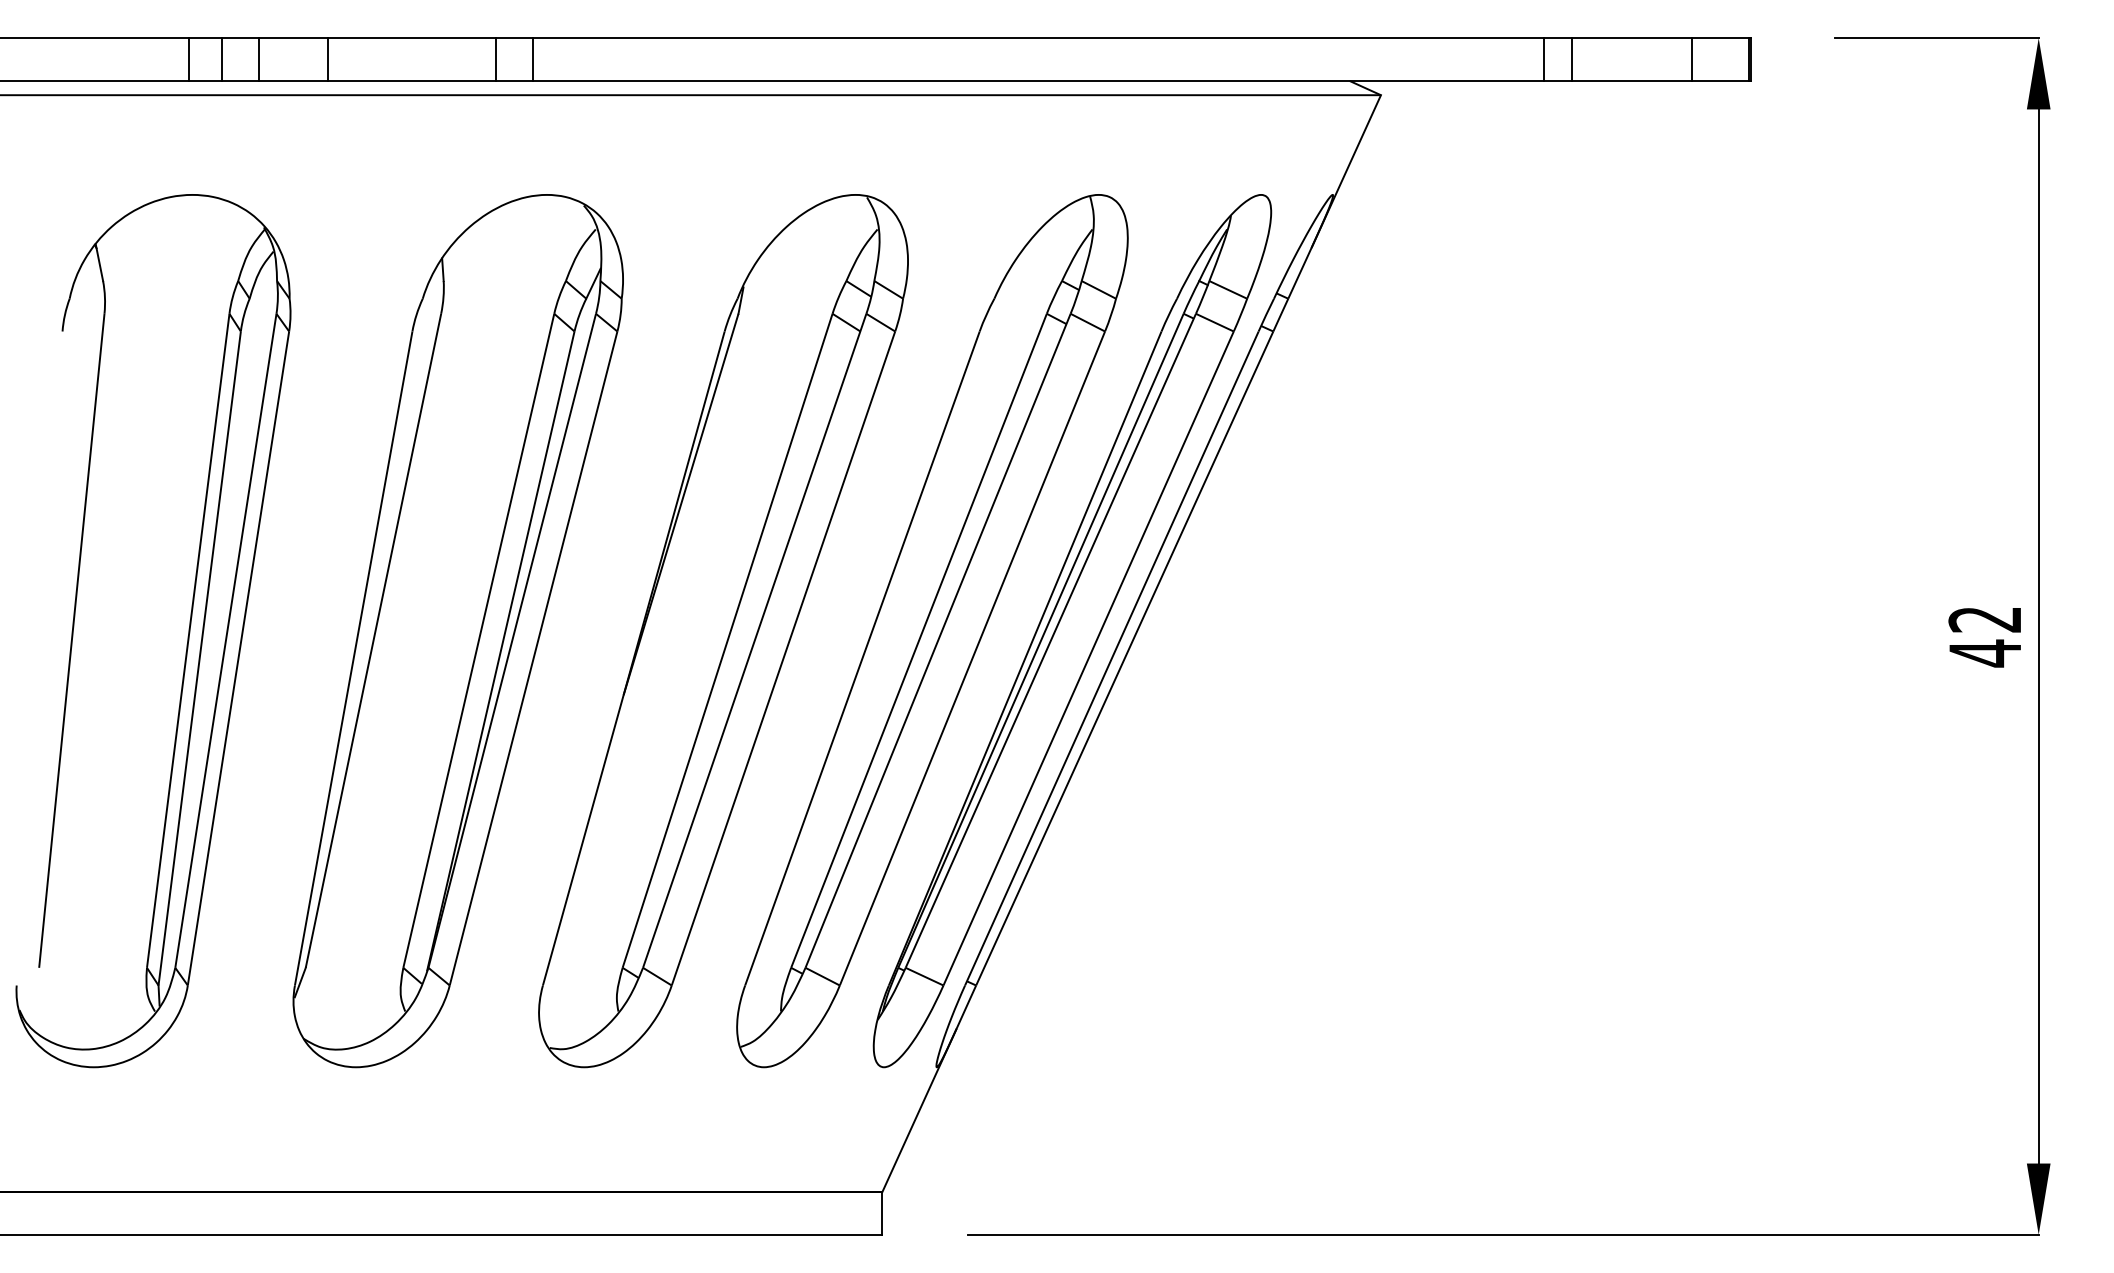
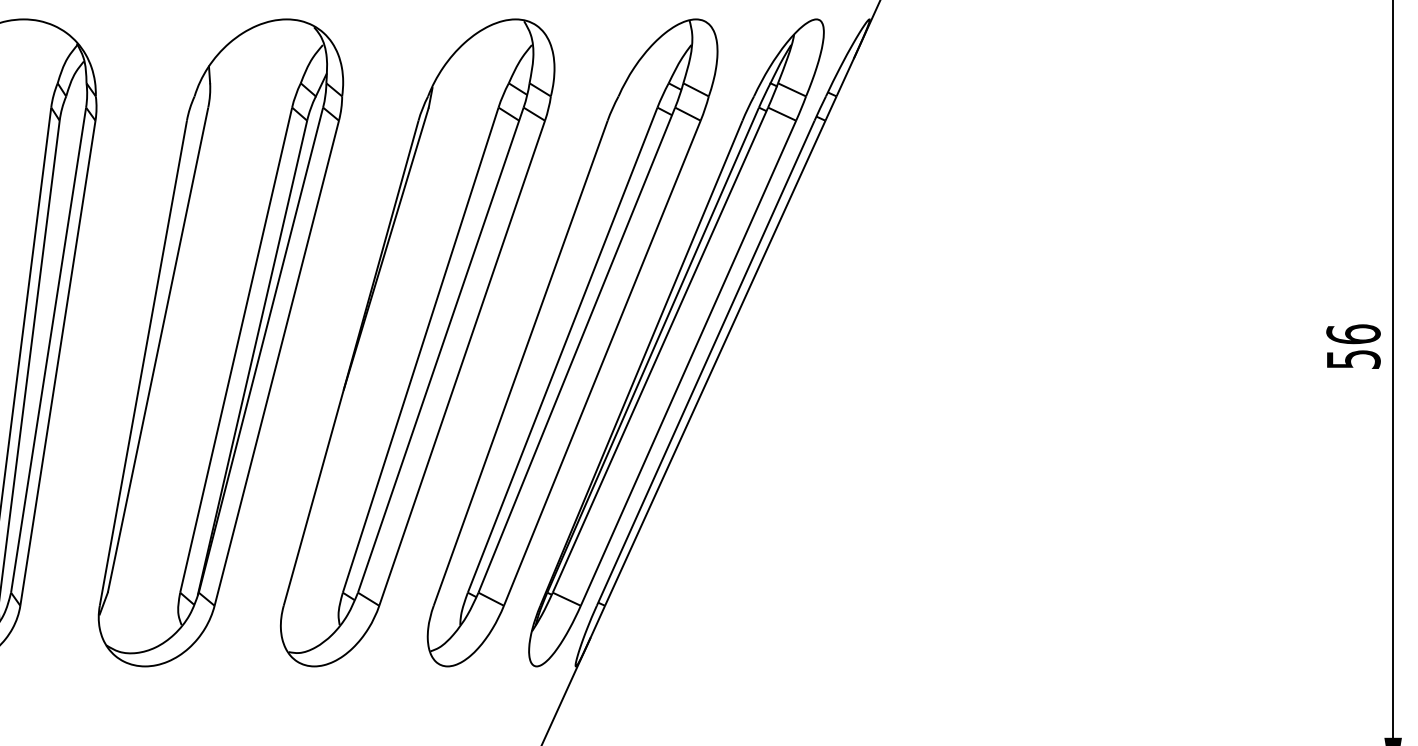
text: (1985, 636) -> (1353, 346), 42 -> 56

